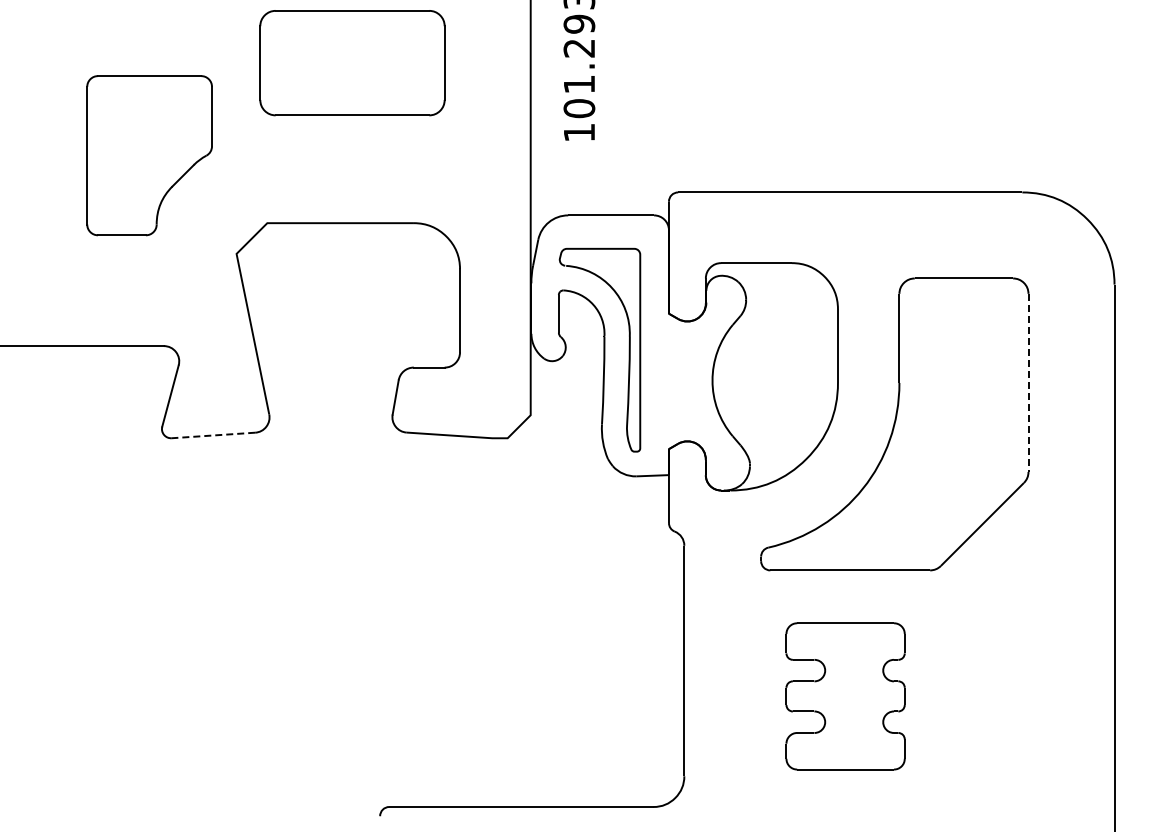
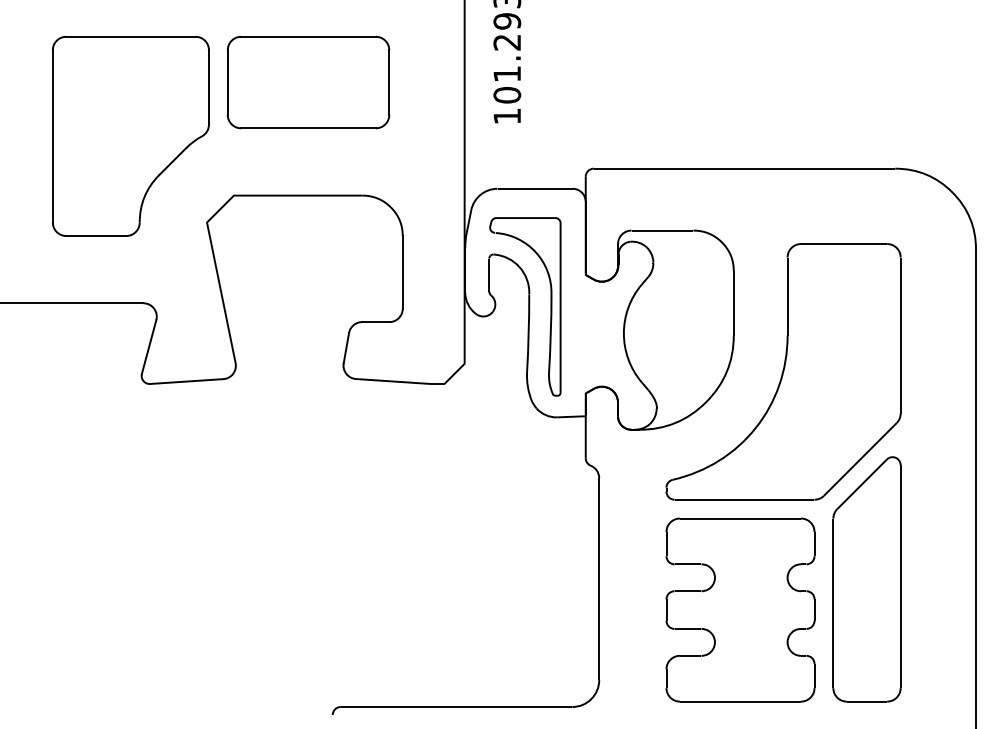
part: (352, 63) -> (308, 82), moved
part: (149, 155) -> (130, 136), size x1.43
line: (1028, 383) -> (900, 336), dashed -> solid
line: (213, 435) -> (186, 381), dashed -> solid
part: (989, 660) -> (866, 578), added
part: (845, 696) -> (740, 610), size x1.43

